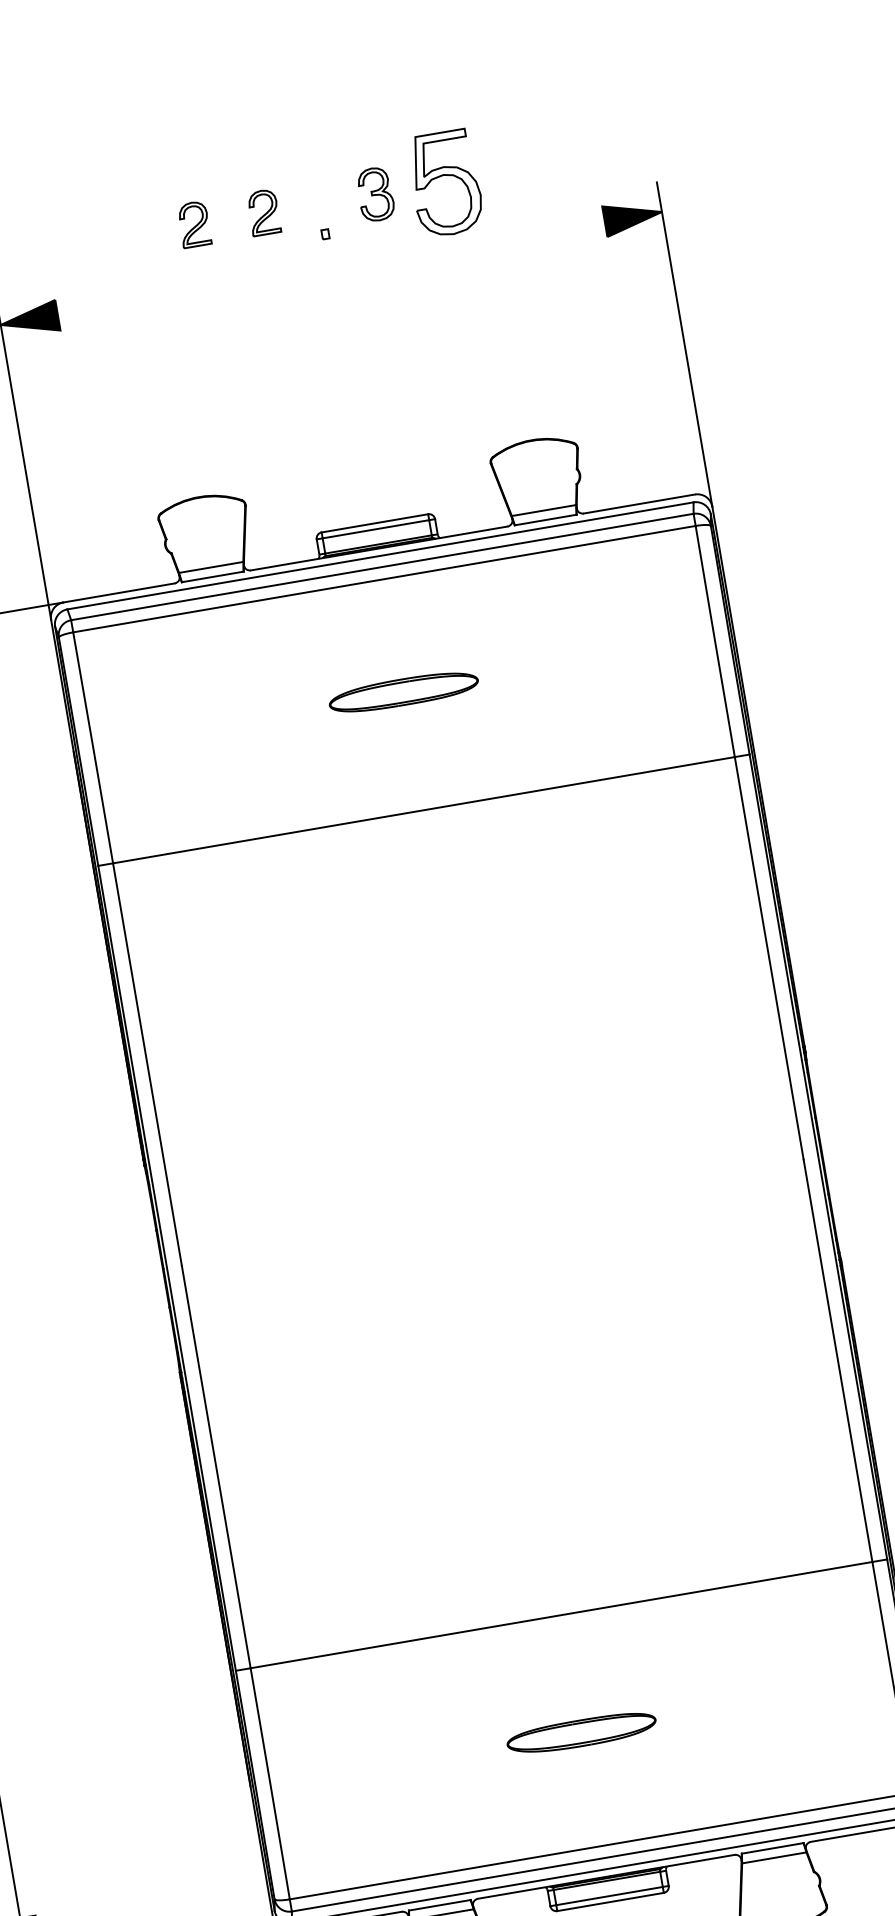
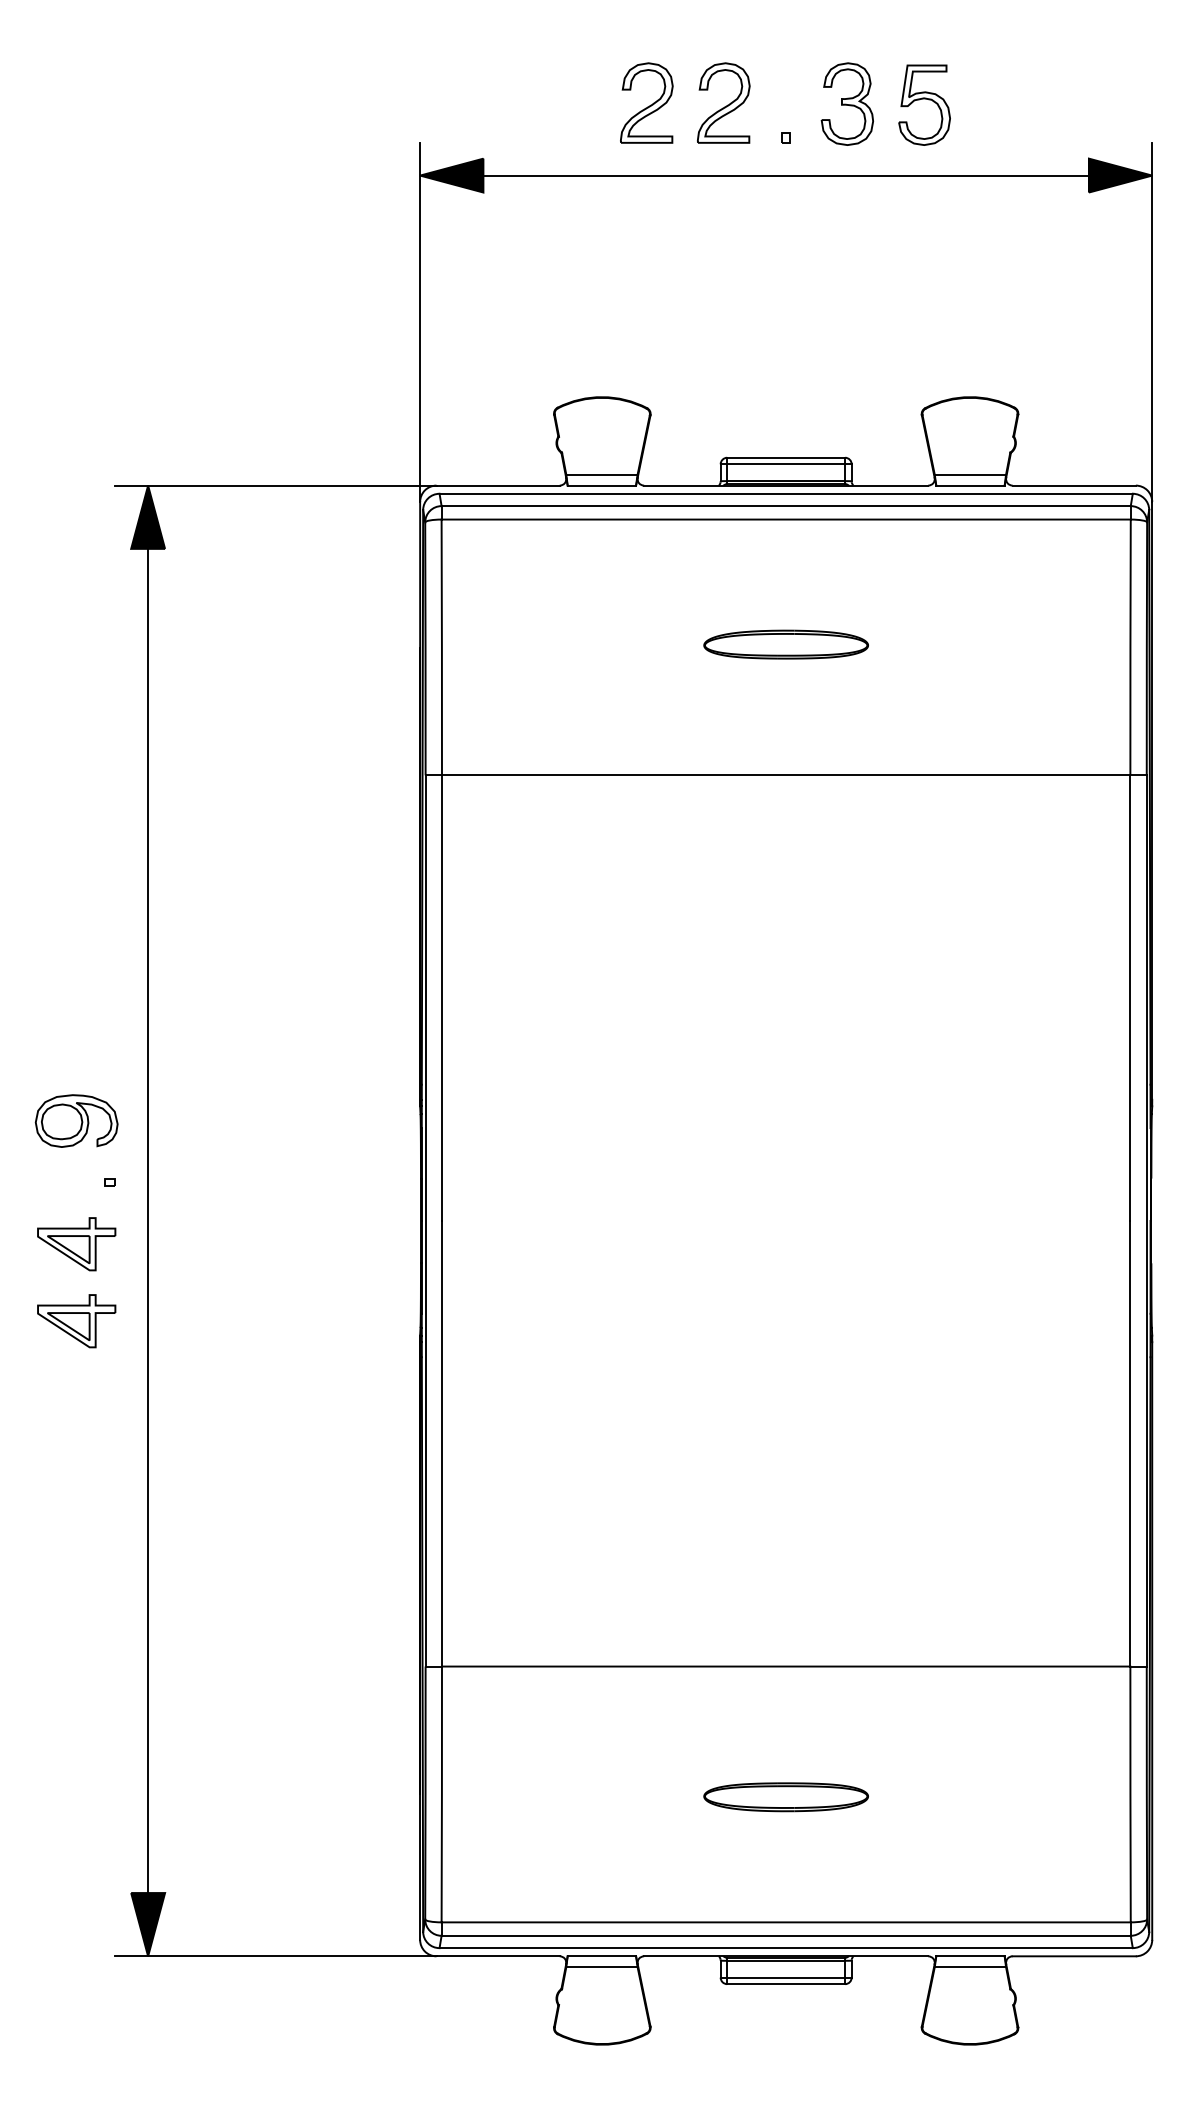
part: (445, 182) -> (924, 104), size x0.71
part: (374, 194) -> (846, 103), size x1.43
part: (263, 212) -> (723, 102), size x1.67
part: (193, 224) -> (646, 102), size x1.67
line: (330, 268) -> (785, 175), added

